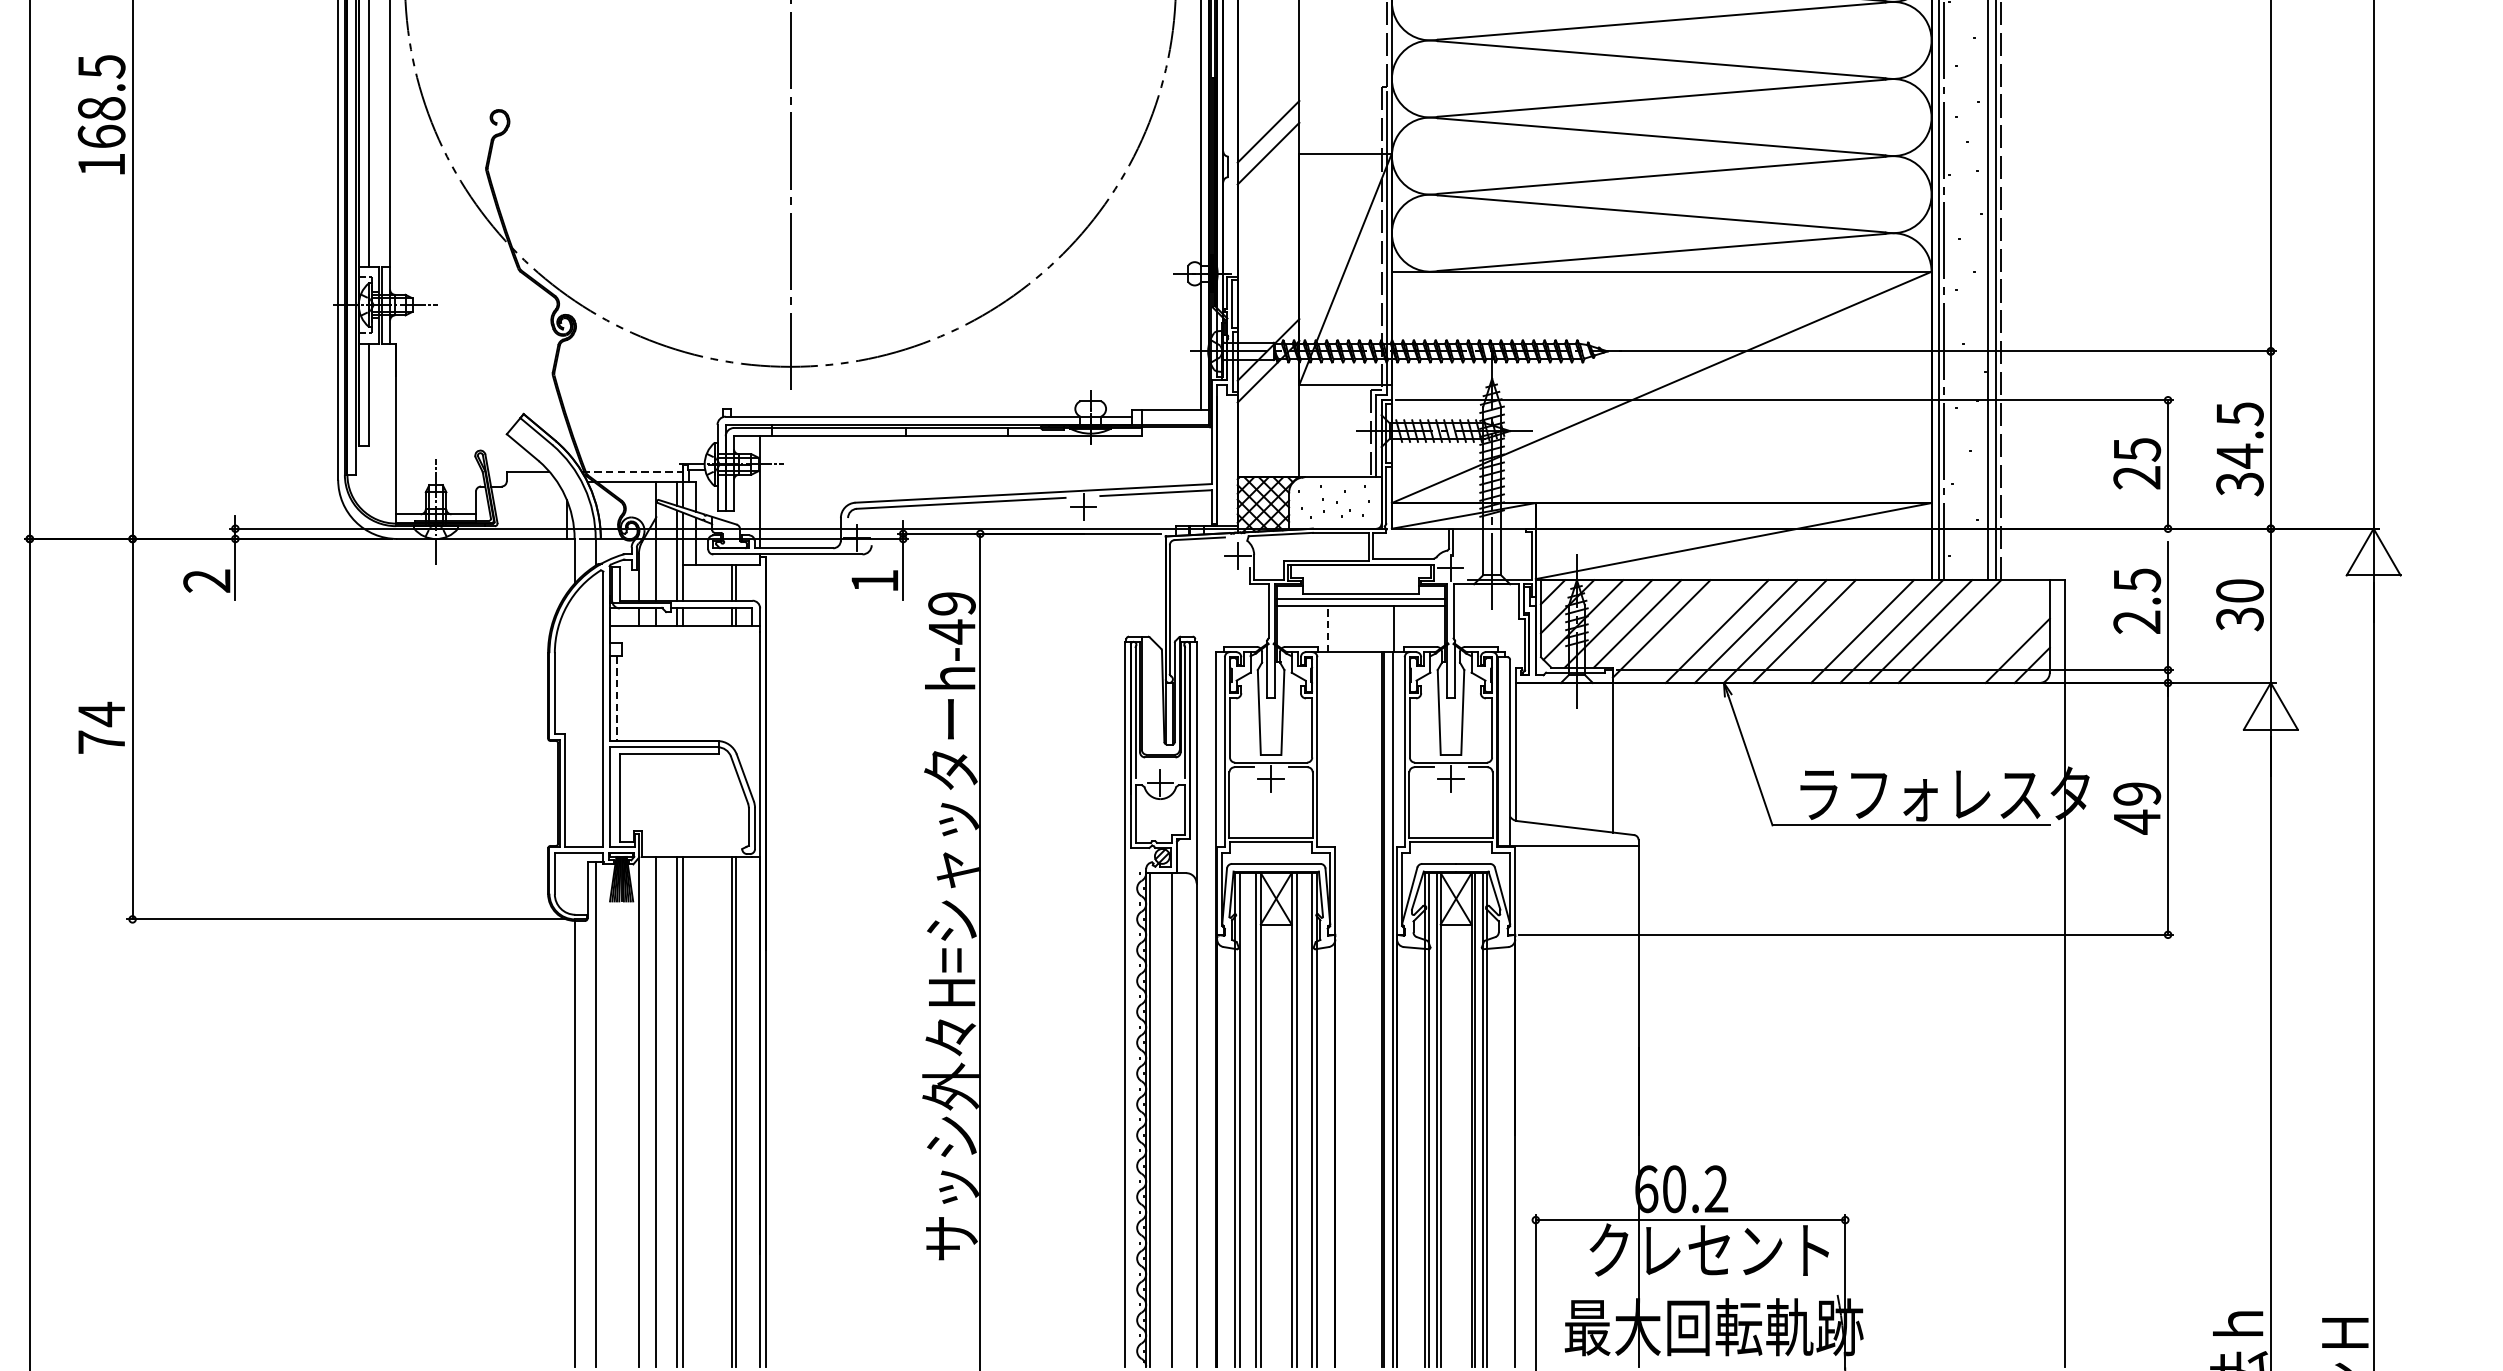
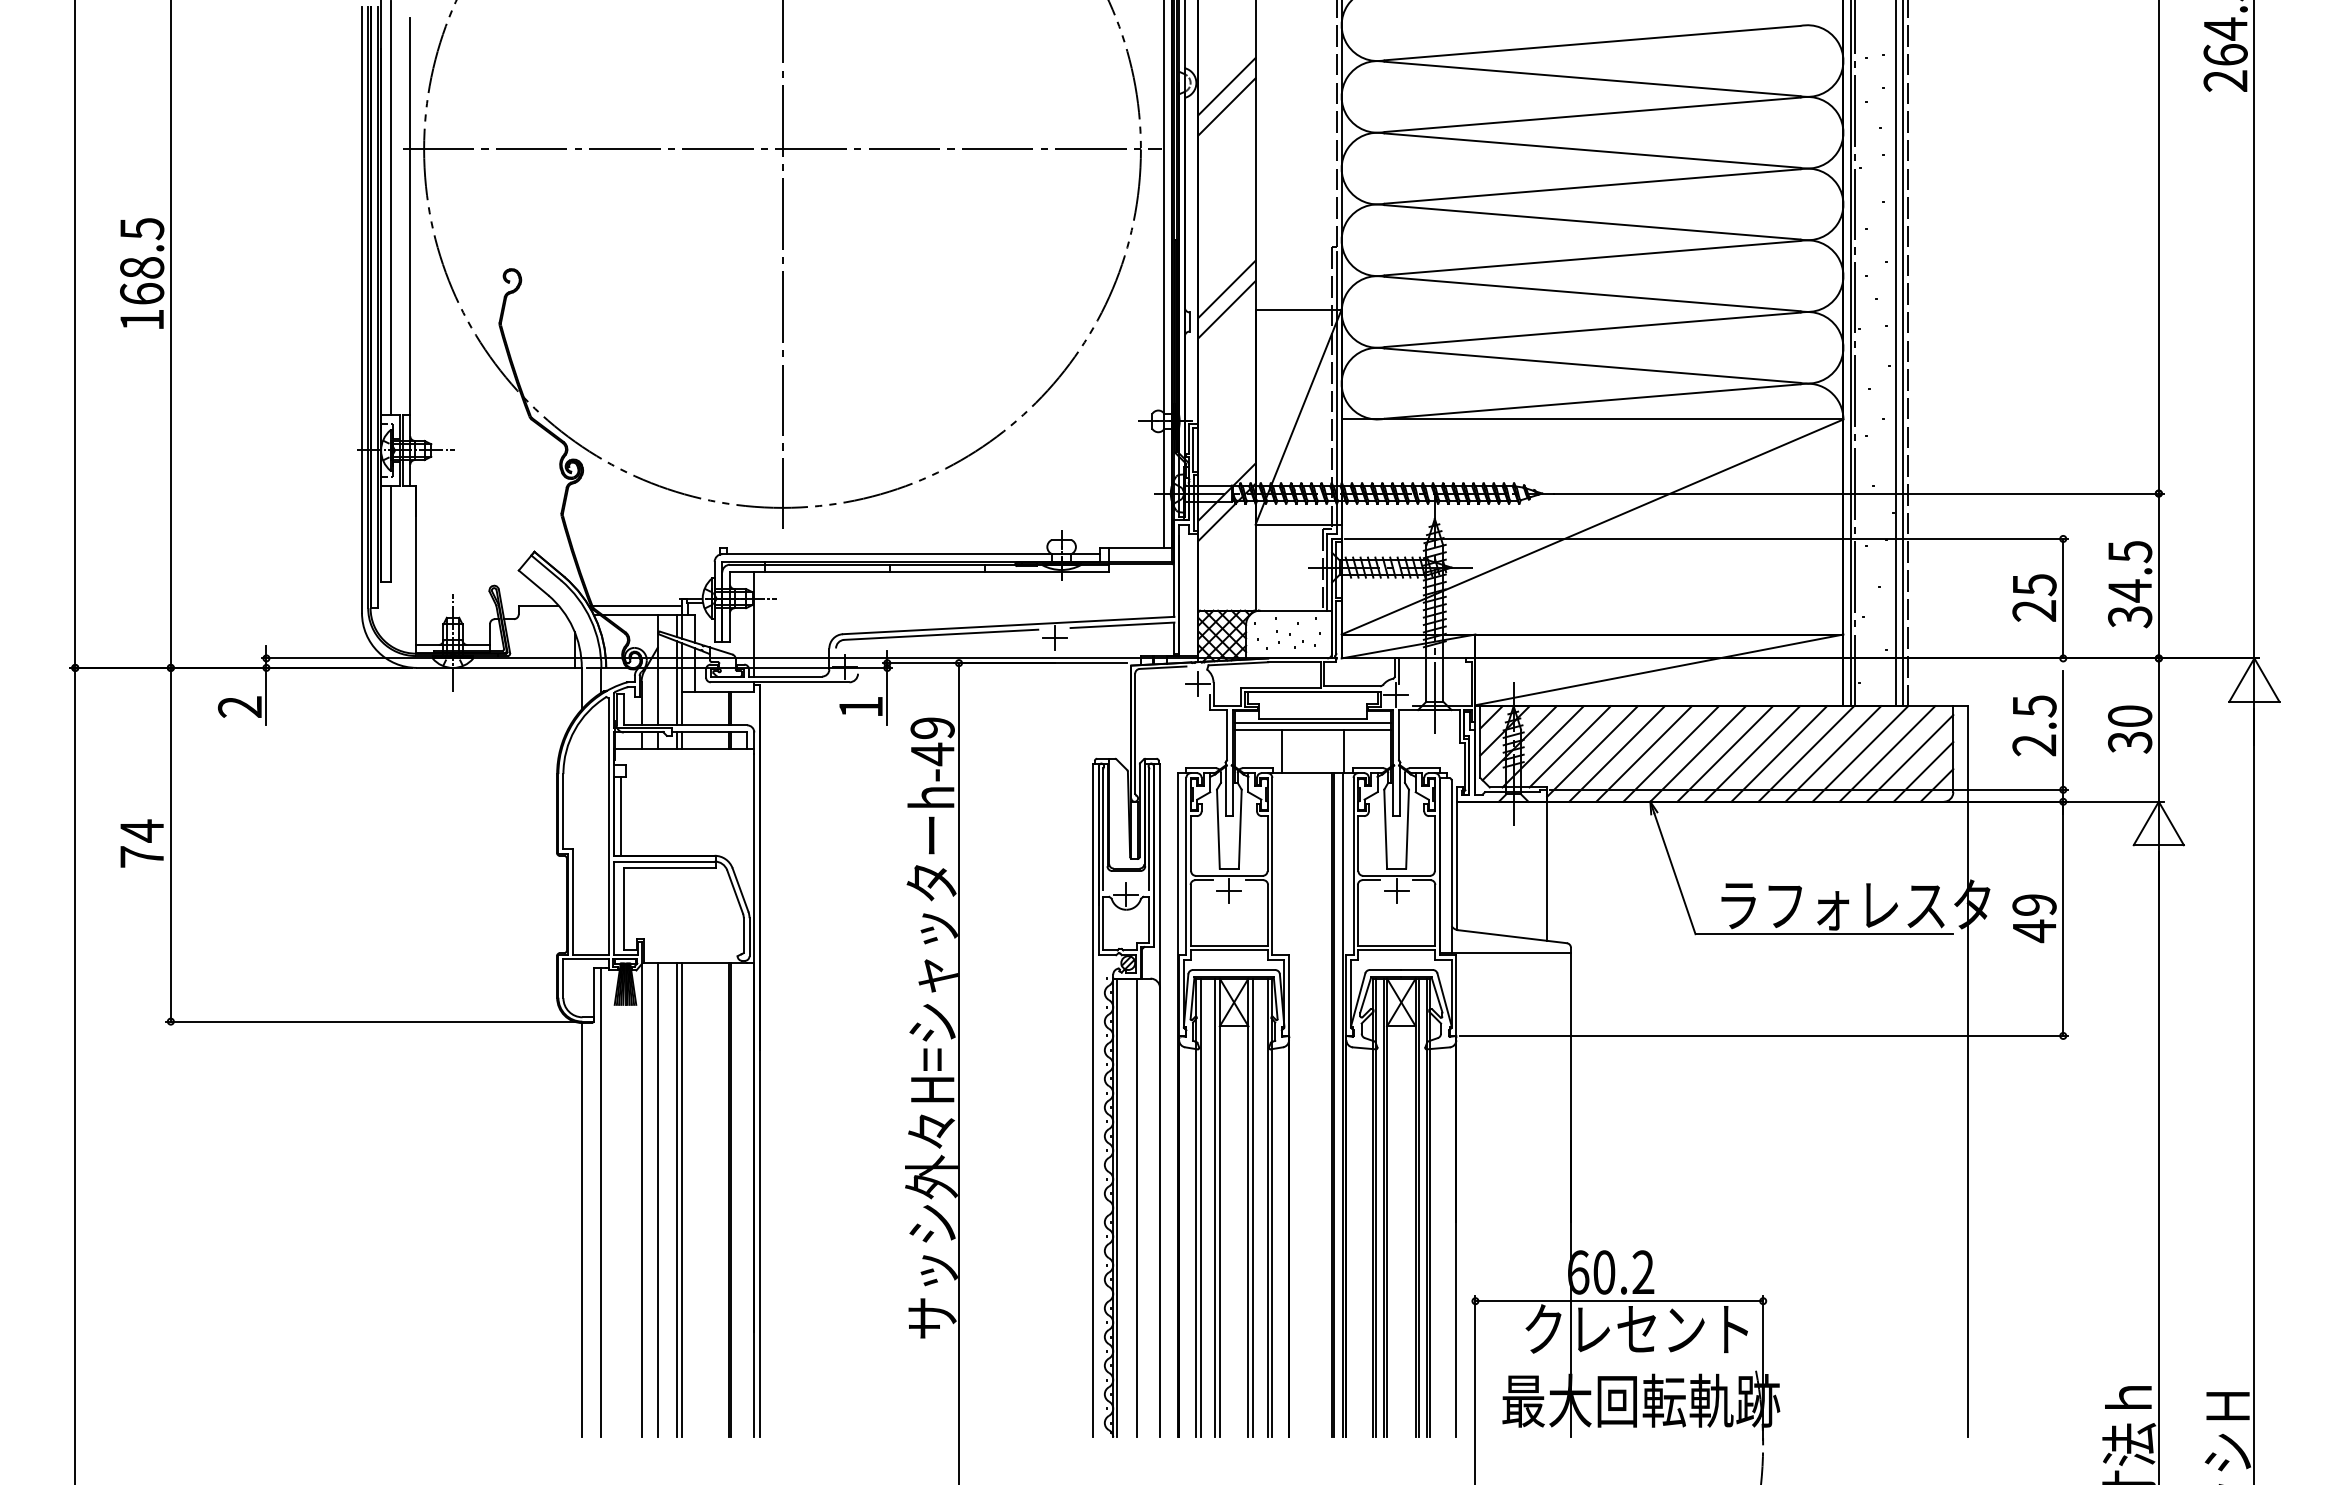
line: (632, 471) -> (635, 605), dashed -> solid
line: (1328, 628) -> (1282, 751), dashed -> solid
line: (1687, 631) -> (1616, 753), added
line: (1833, 631) -> (1752, 753), added
line: (1979, 631) -> (1887, 753), added
line: (2002, 636) -> (1909, 758), added
line: (617, 698) -> (621, 816), dashed -> solid

